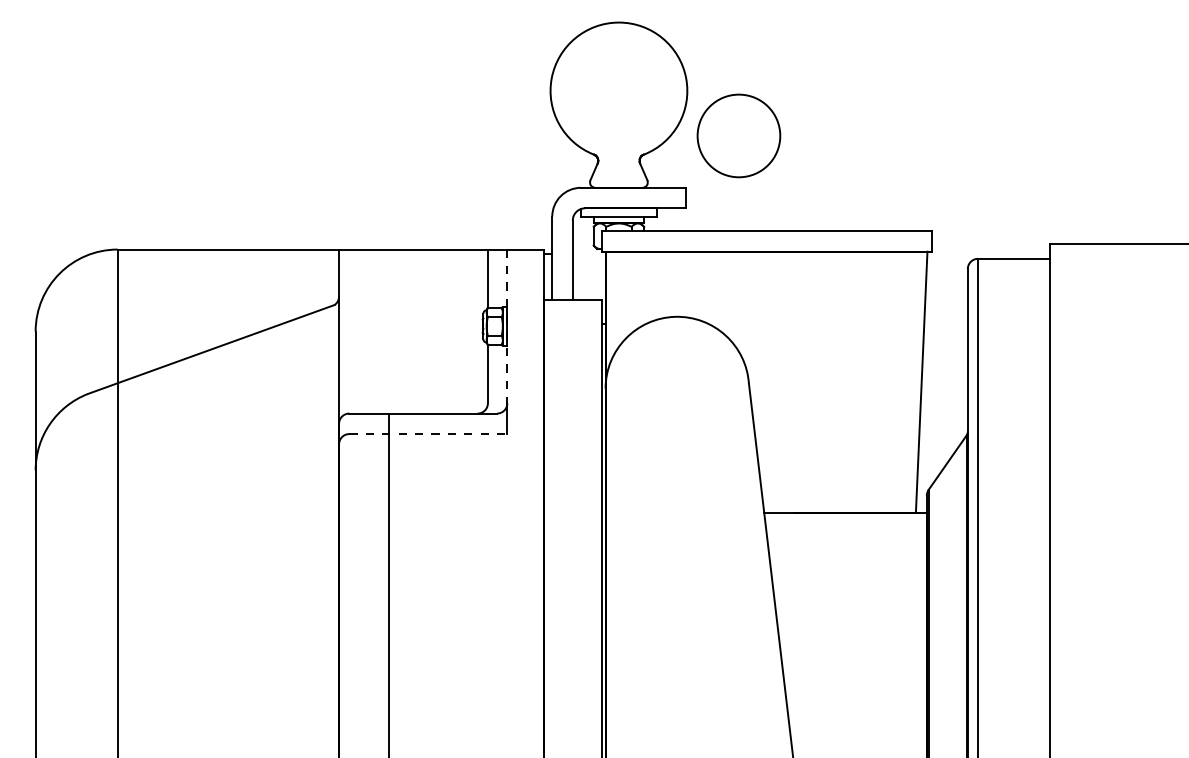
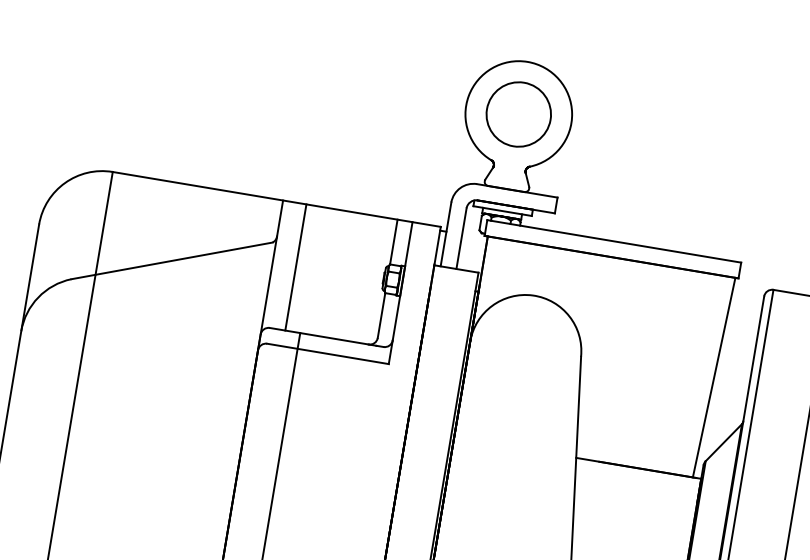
circle: (738, 135) -> (518, 114), moved
line: (507, 326) -> (402, 281), dashed -> solid
line: (369, 331) -> (295, 267), added
line: (428, 434) -> (328, 354), dashed -> solid

